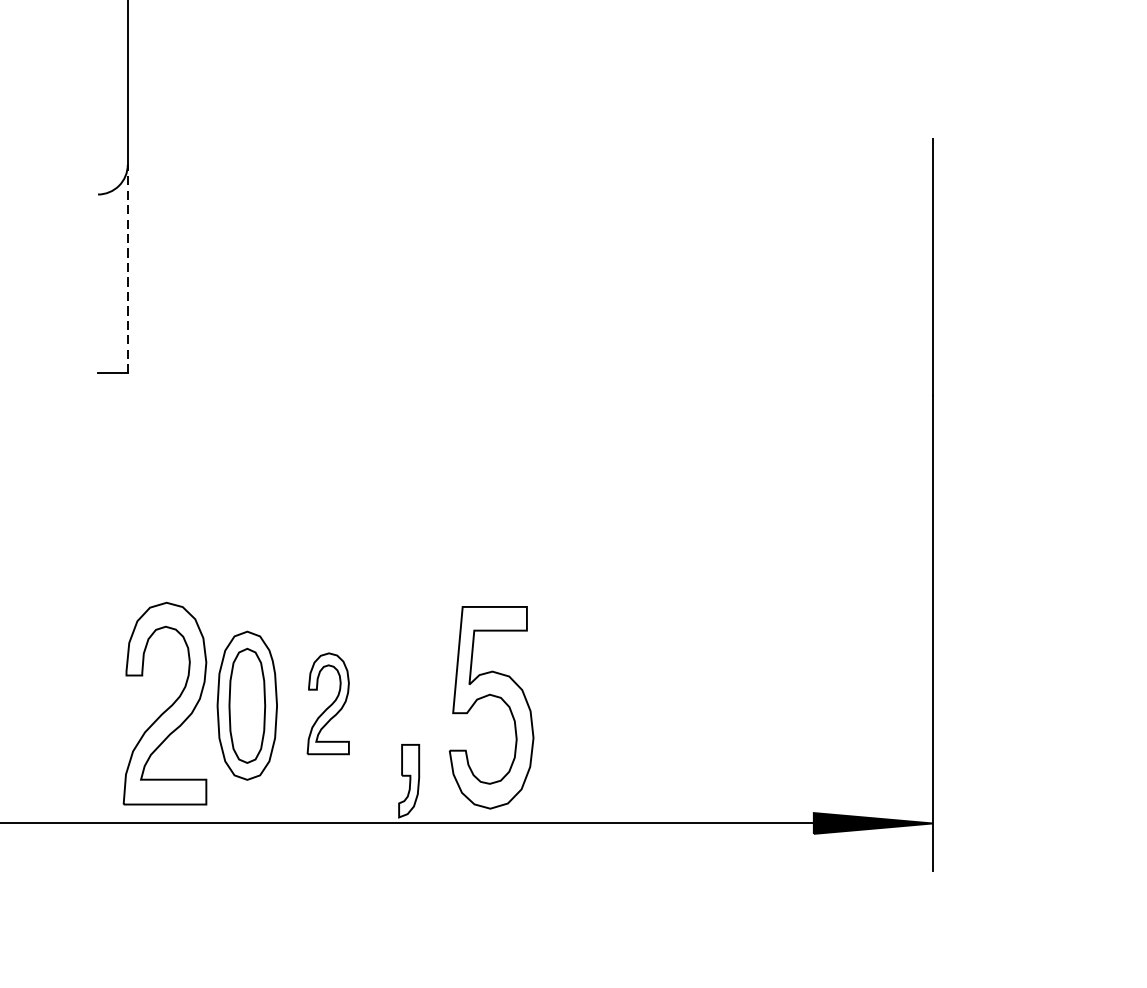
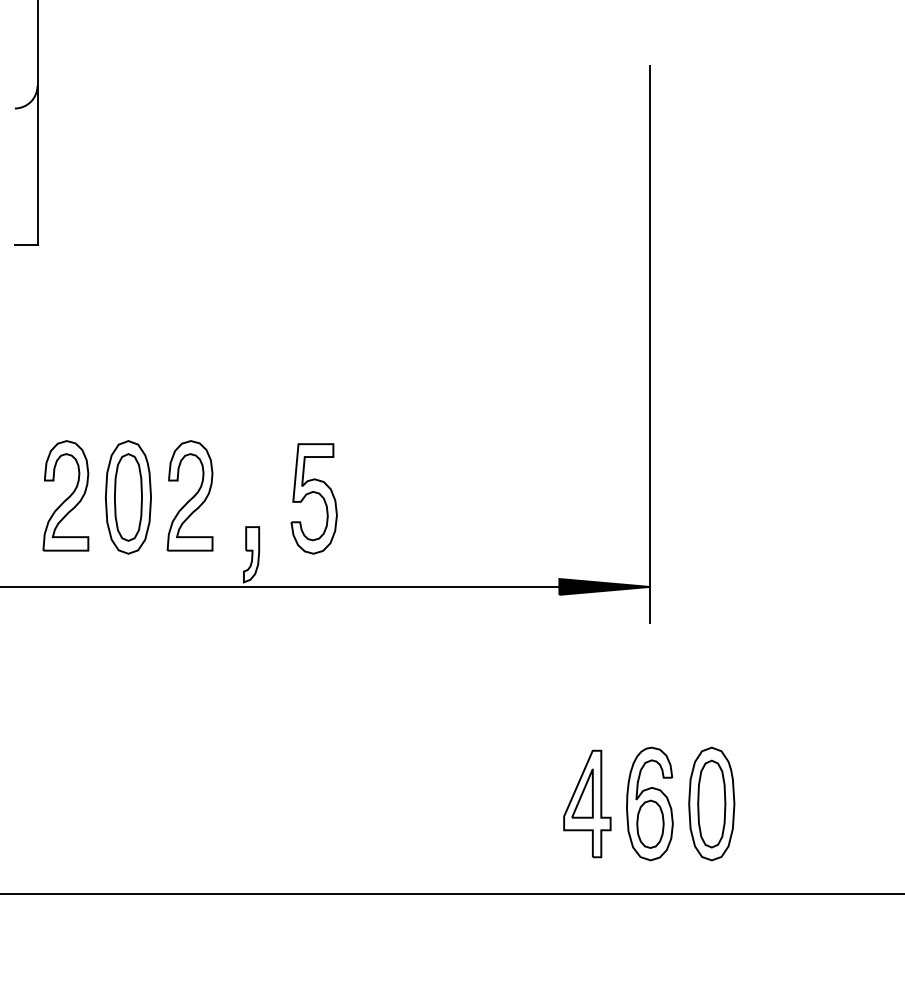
line: (127, 268) -> (37, 164), dashed -> solid
part: (164, 703) -> (65, 495), size x0.71
part: (327, 703) -> (189, 495), size x1.43
part: (490, 707) -> (313, 498), size x0.71

